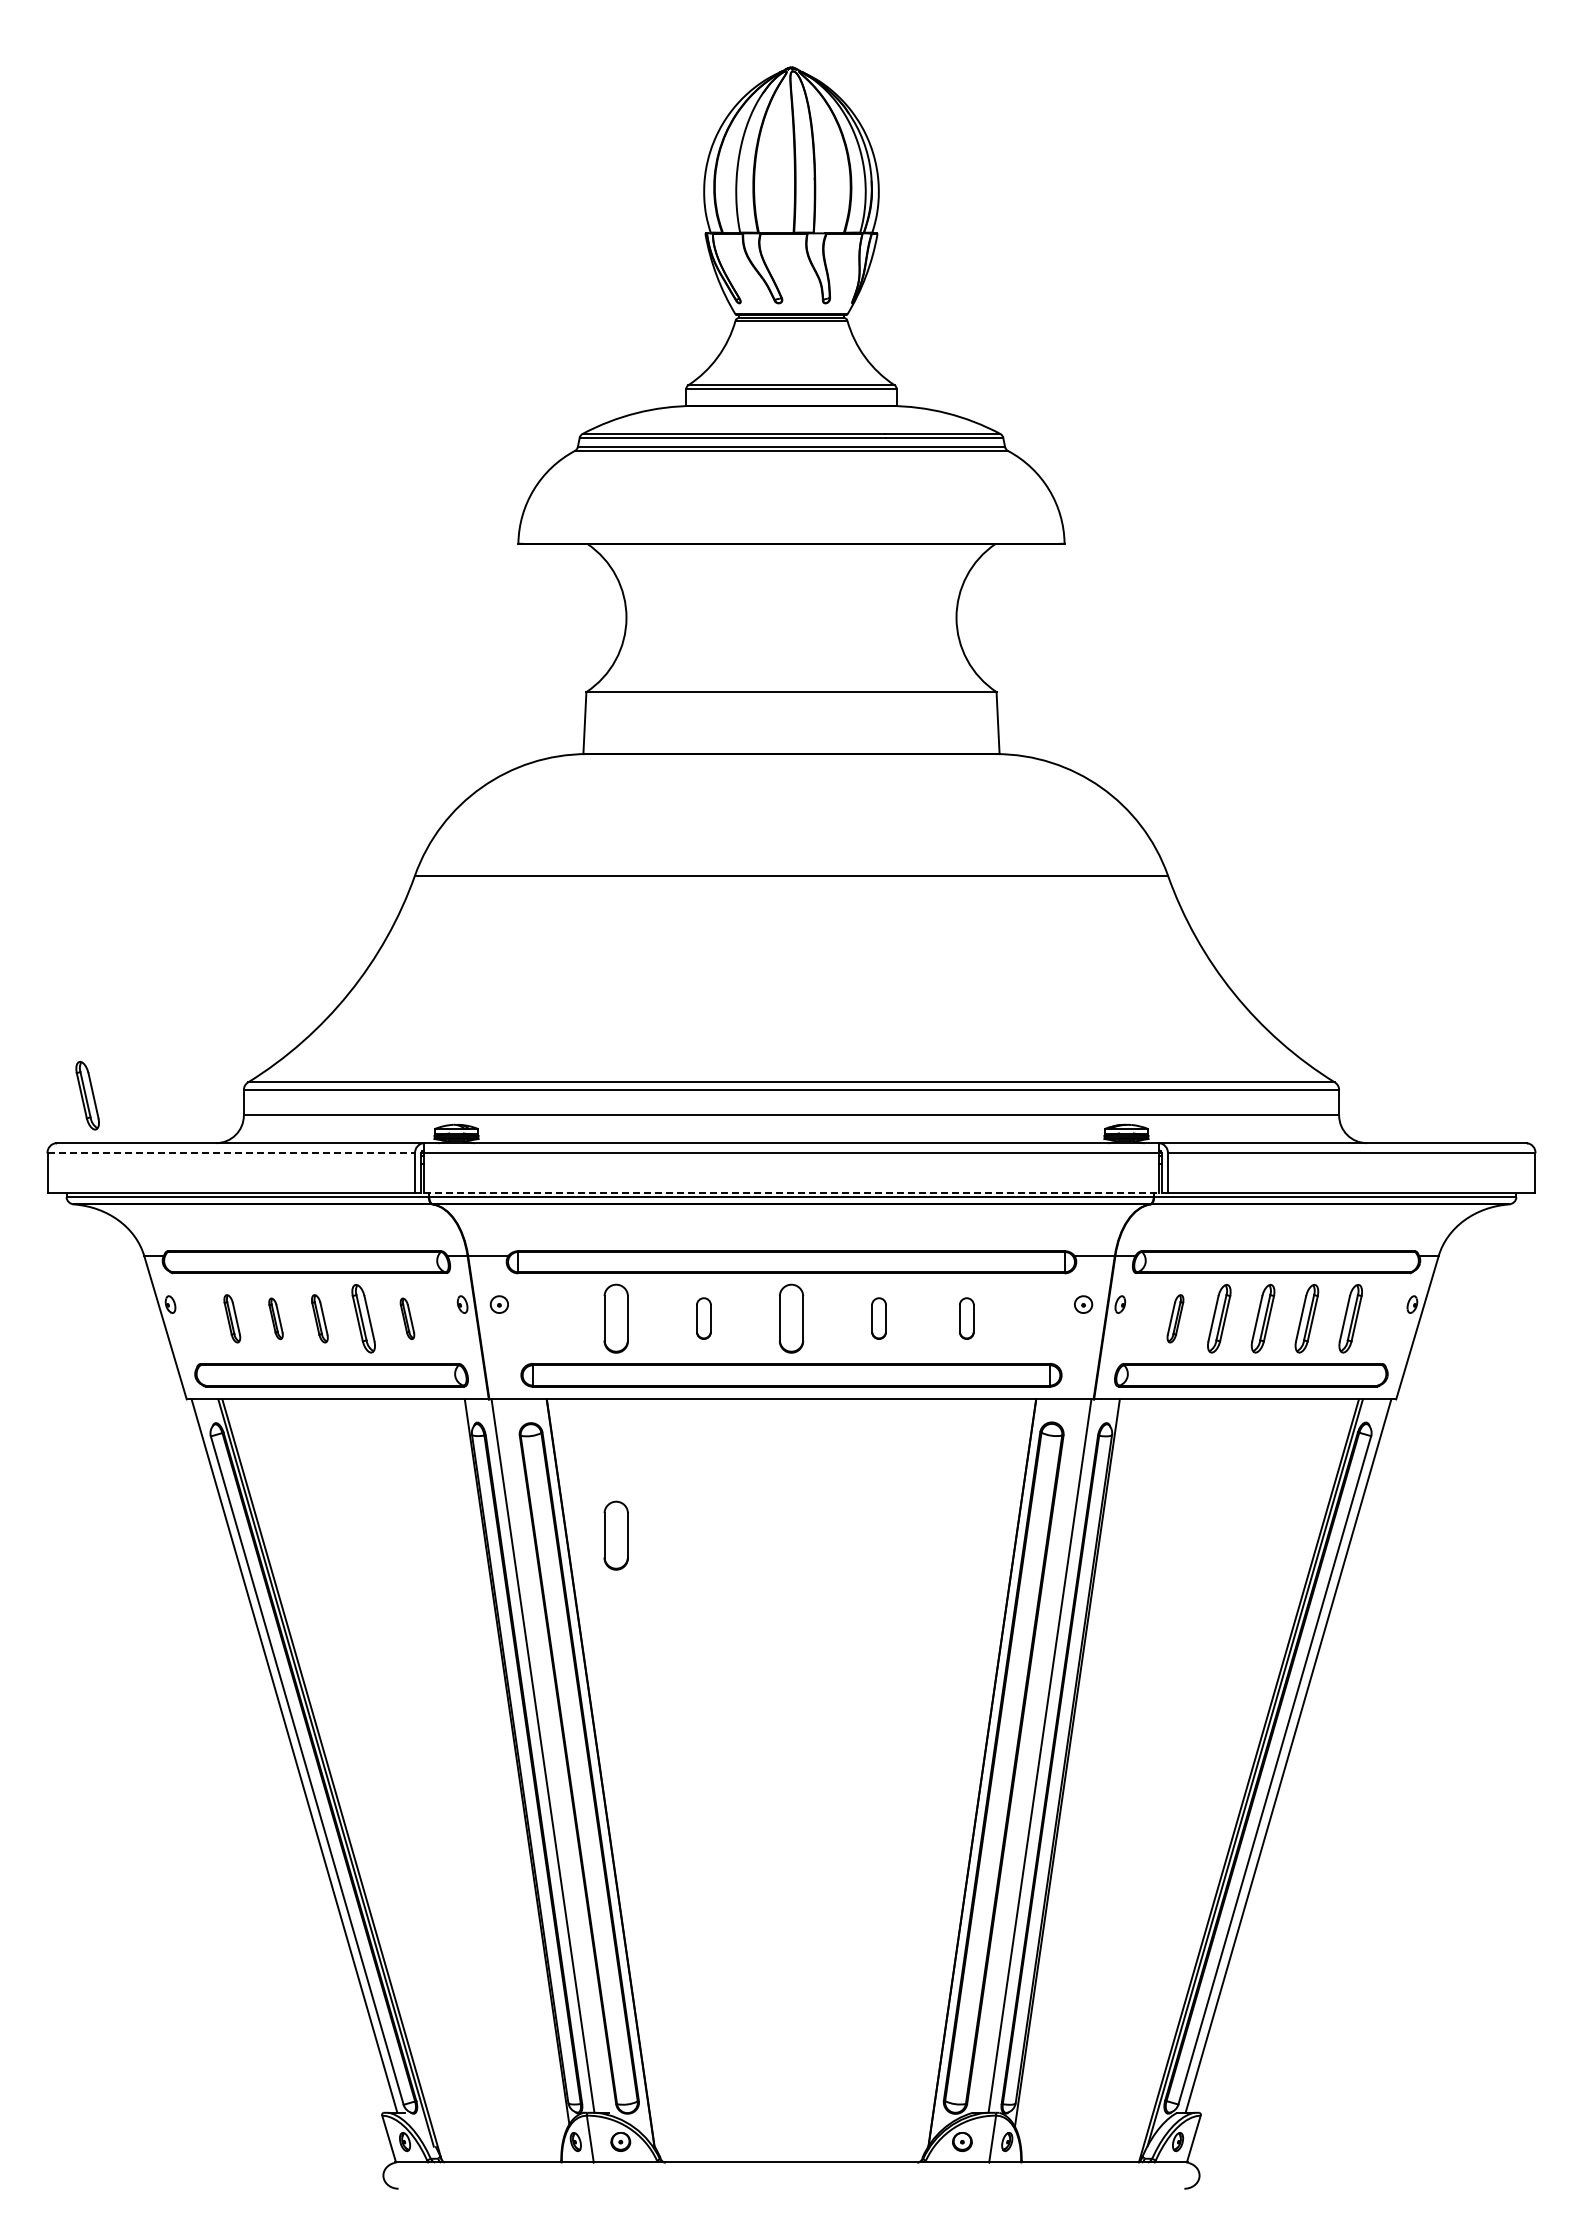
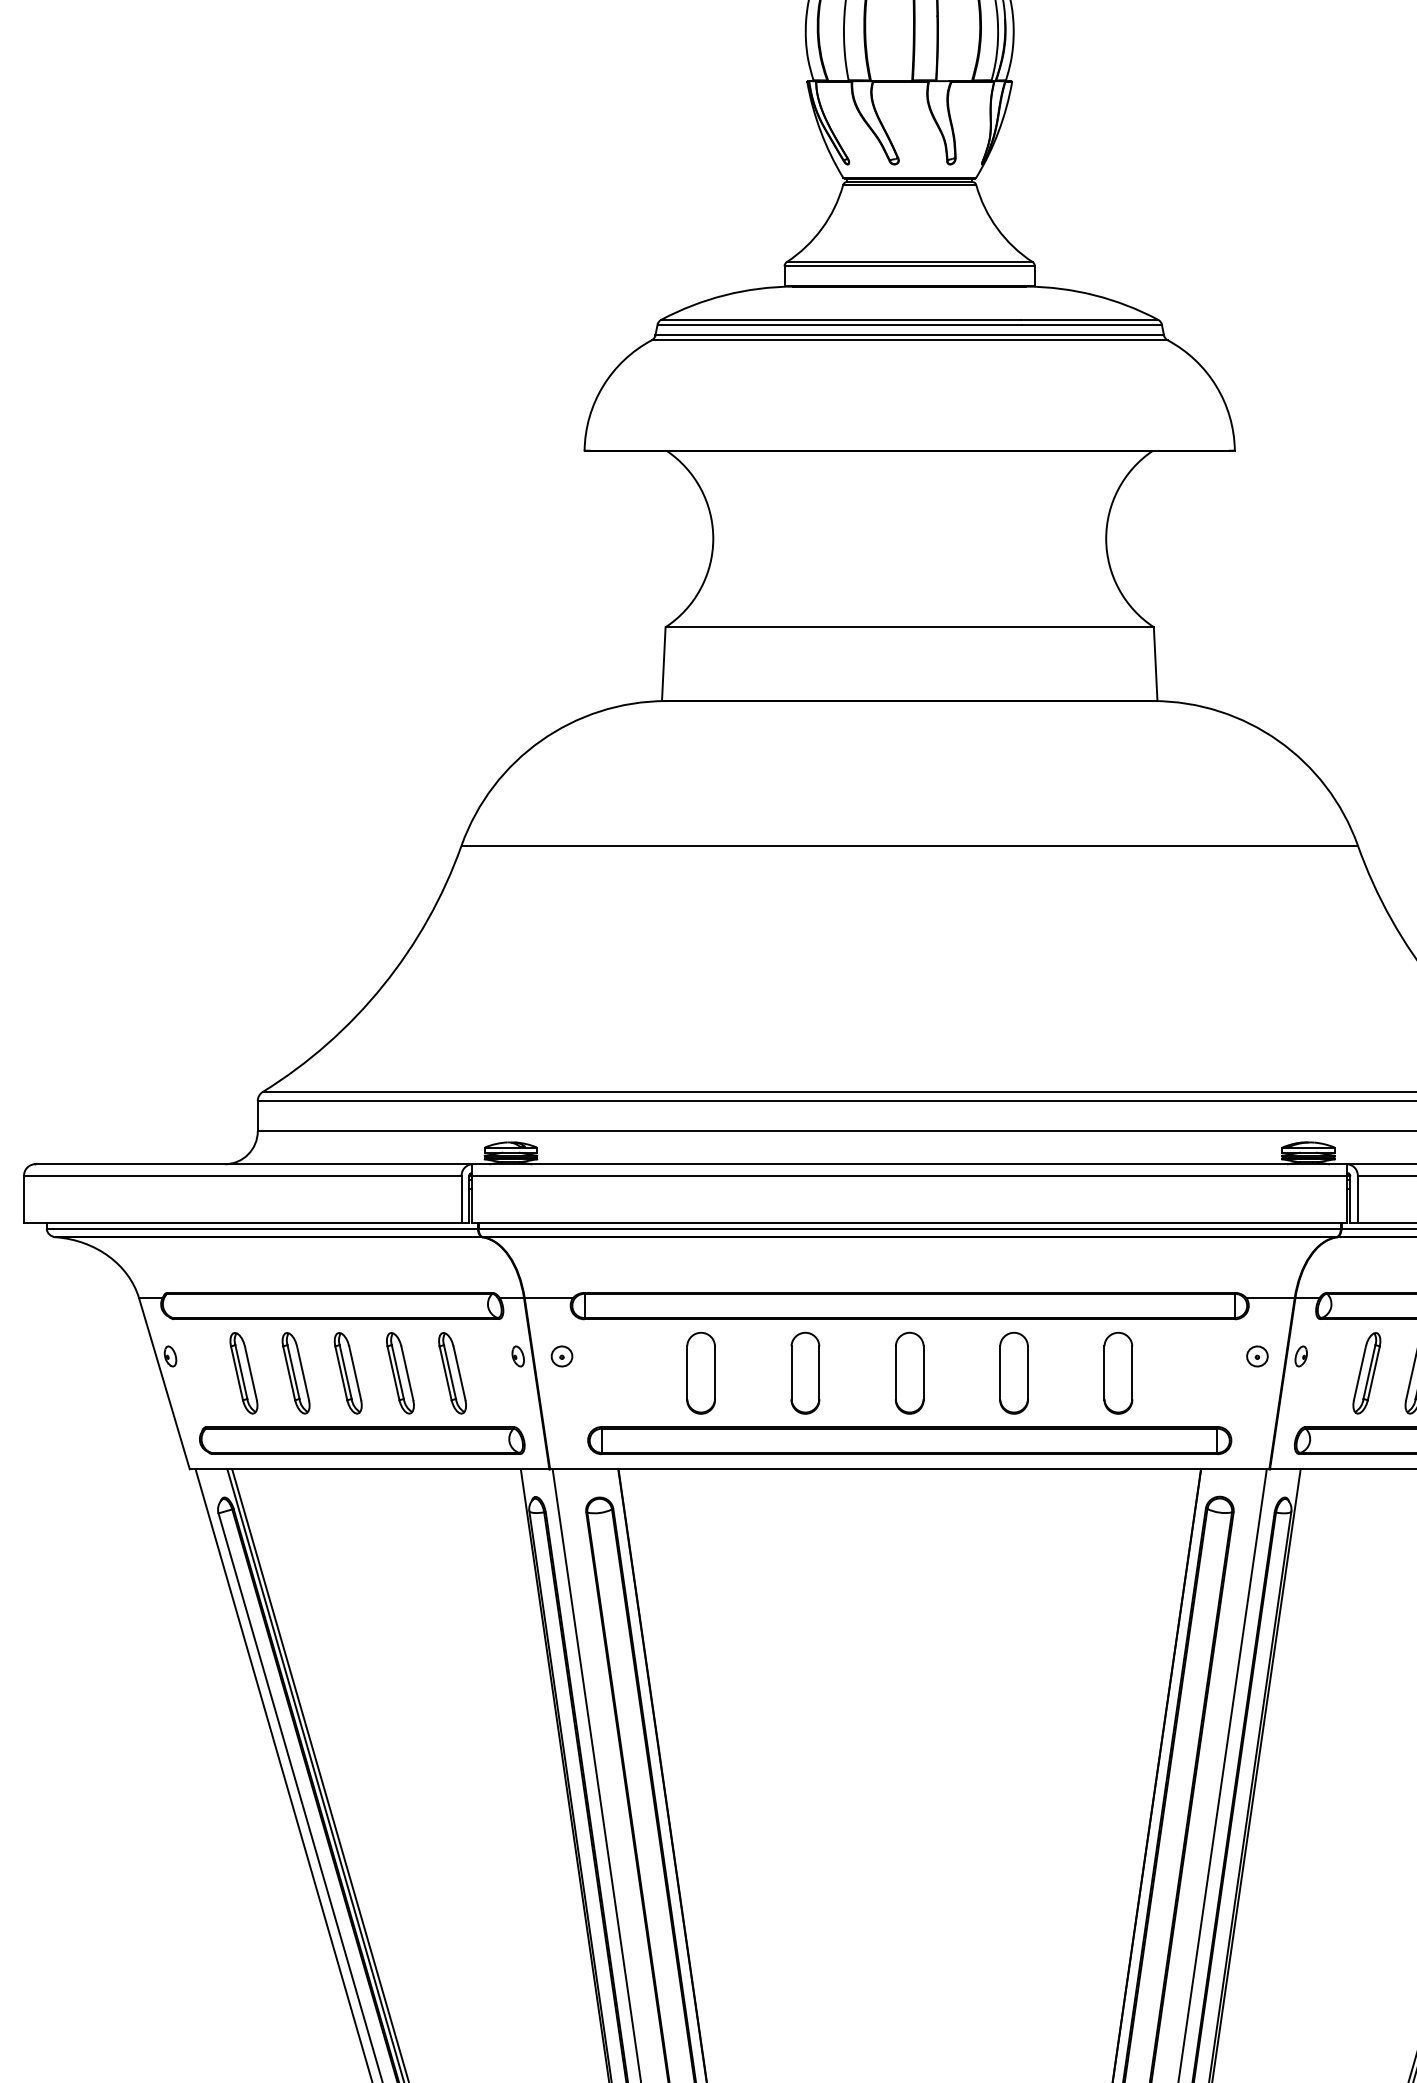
part: (87, 1095) -> (71, 1107), removed
line: (231, 1153) -> (243, 1176), dashed -> solid
line: (791, 1192) -> (909, 1223), dashed -> solid
part: (232, 1318) -> (244, 1373), size x1.43
part: (275, 1318) -> (295, 1373), size x1.67
part: (319, 1318) -> (347, 1373), size x1.43
part: (407, 1318) -> (452, 1373), size x1.67
part: (703, 1318) -> (804, 1373), size x1.67
part: (878, 1318) -> (1013, 1373), size x1.67
part: (966, 1318) -> (1118, 1373), size x1.67
part: (1175, 1318) -> (1366, 1373), size x1.43
part: (615, 1535) -> (700, 1631), removed

